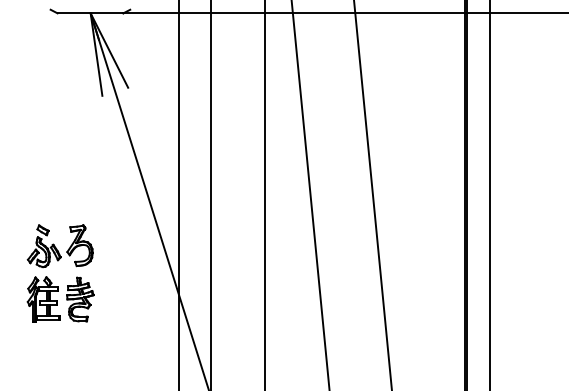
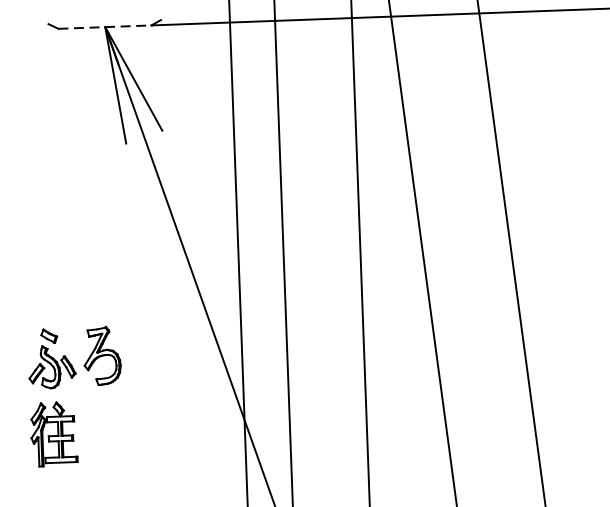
line: (90, 13) -> (105, 27), solid -> dashed
part: (80, 299) -> (105, 432), removed

